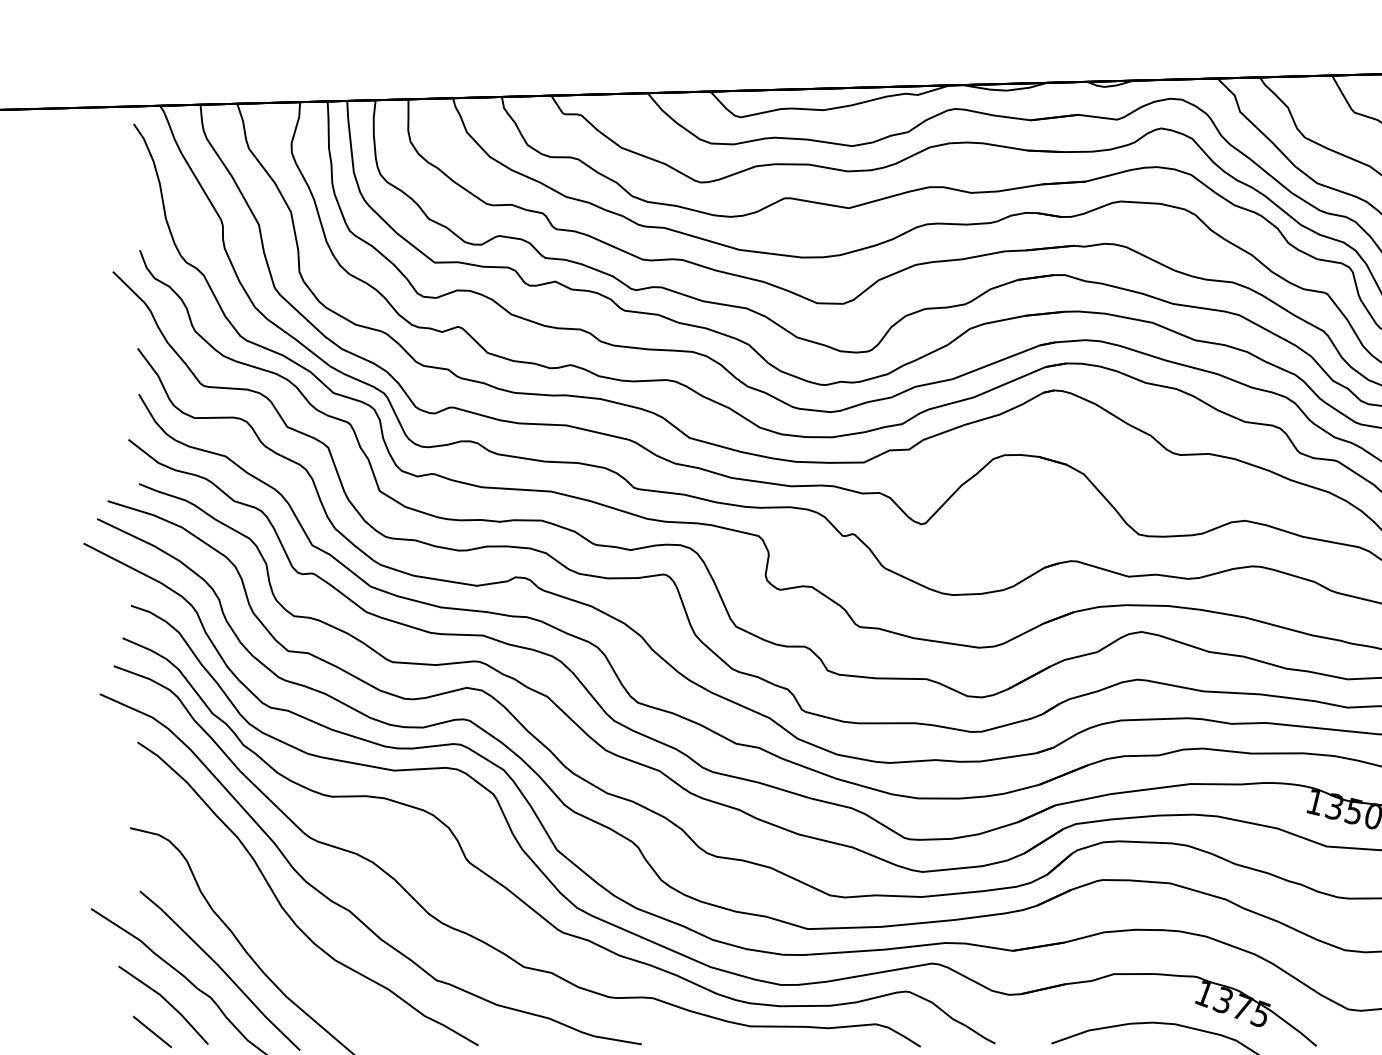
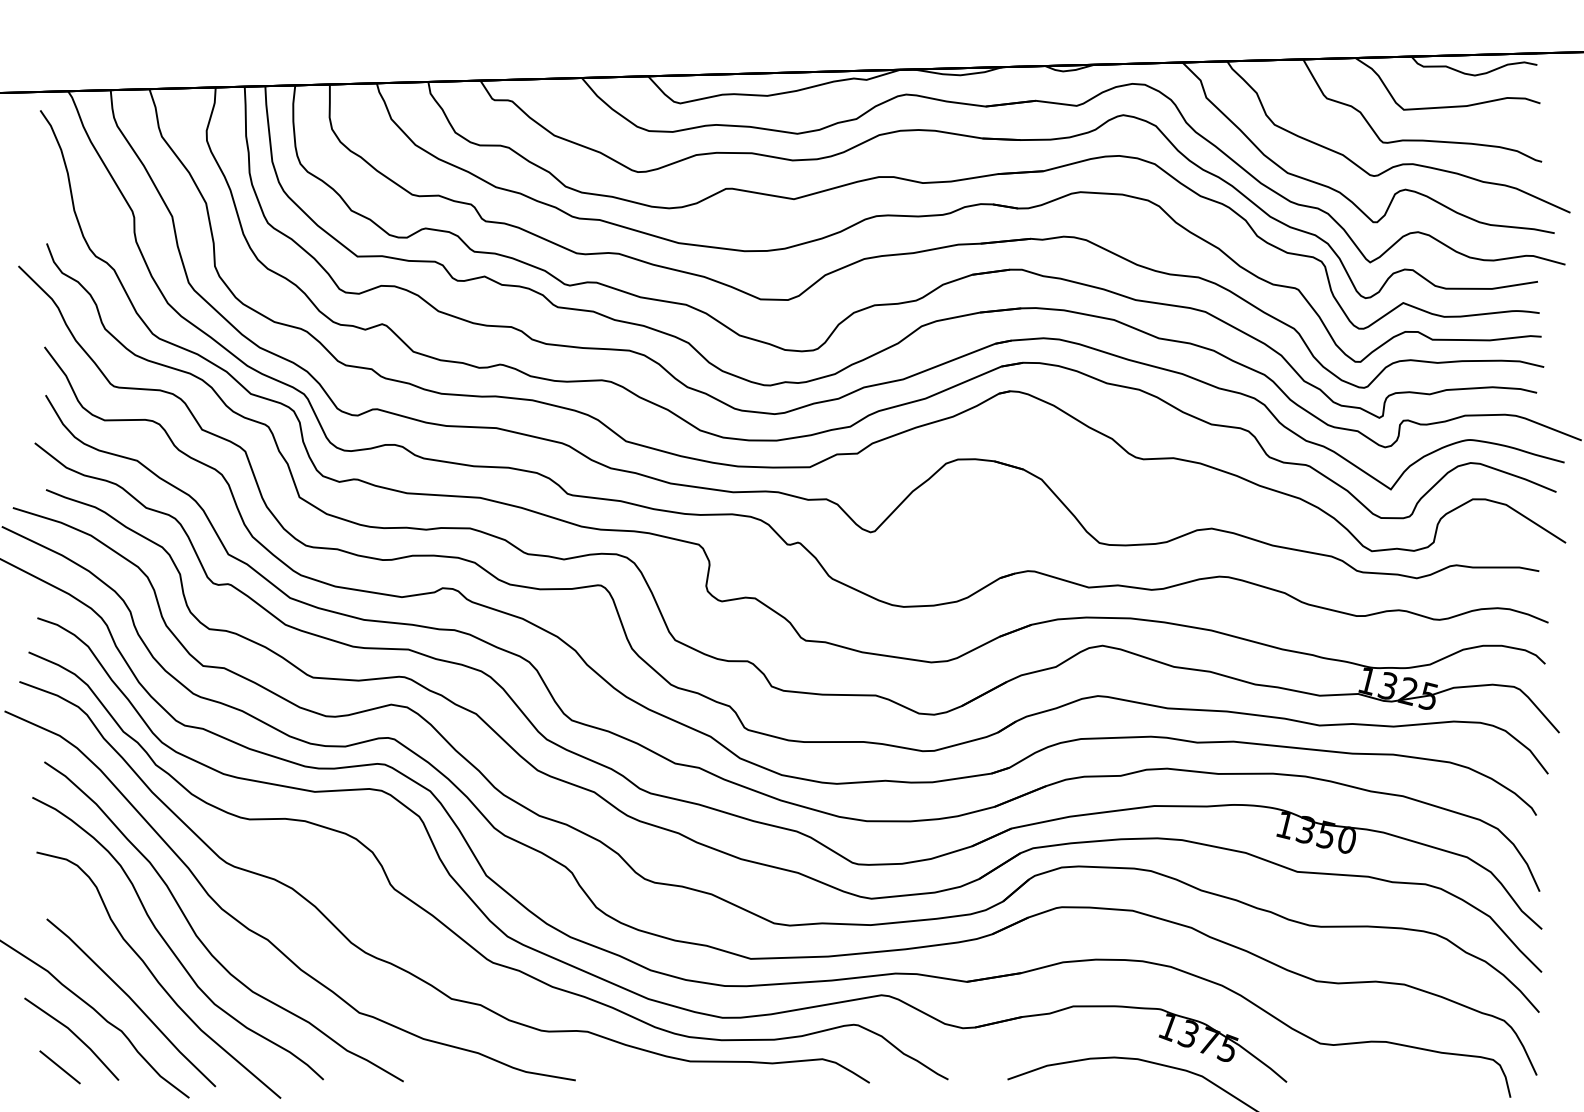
part: (256, 916) -> (169, 945), added

